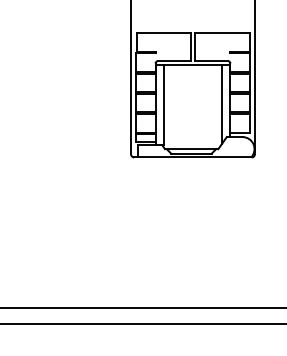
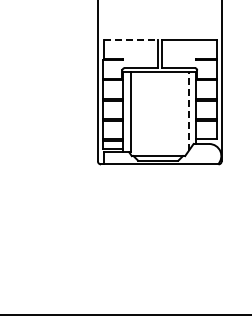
line: (164, 33) -> (131, 40), solid -> dashed
line: (221, 104) -> (188, 111), solid -> dashed

